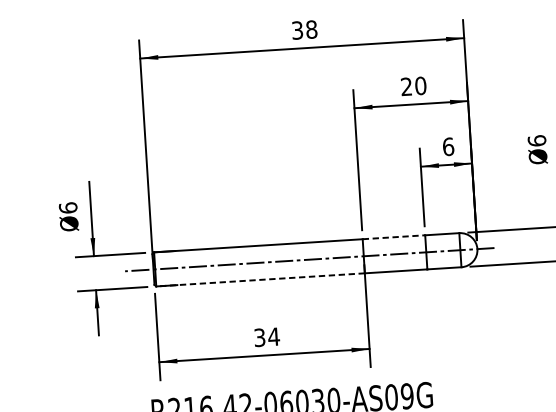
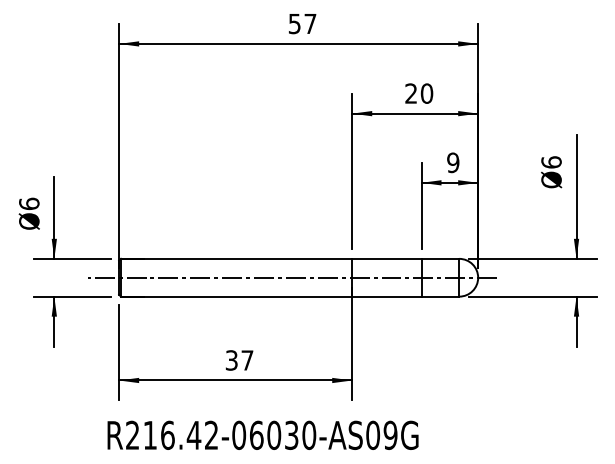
text: (304, 29) -> (302, 23), 38 -> 57
text: (448, 146) -> (453, 162), 6 -> 9
line: (393, 236) -> (386, 258), dashed -> solid
line: (260, 279) -> (236, 296), dashed -> solid
text: (274, 336) -> (247, 360), 34 -> 37

